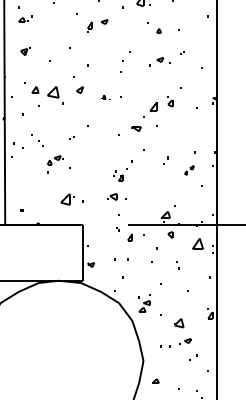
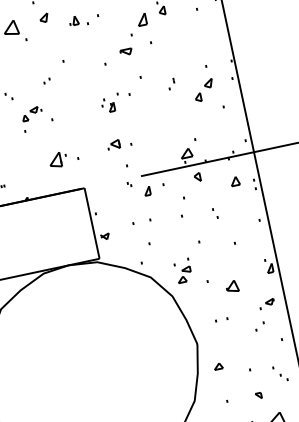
part: (105, 97) -> (78, 20), size x1.67
part: (189, 170) -> (204, 90), size x1.67
part: (120, 174) -> (110, 102), moved
part: (198, 243) -> (235, 180), size x0.62
part: (185, 341) -> (266, 303), moved

